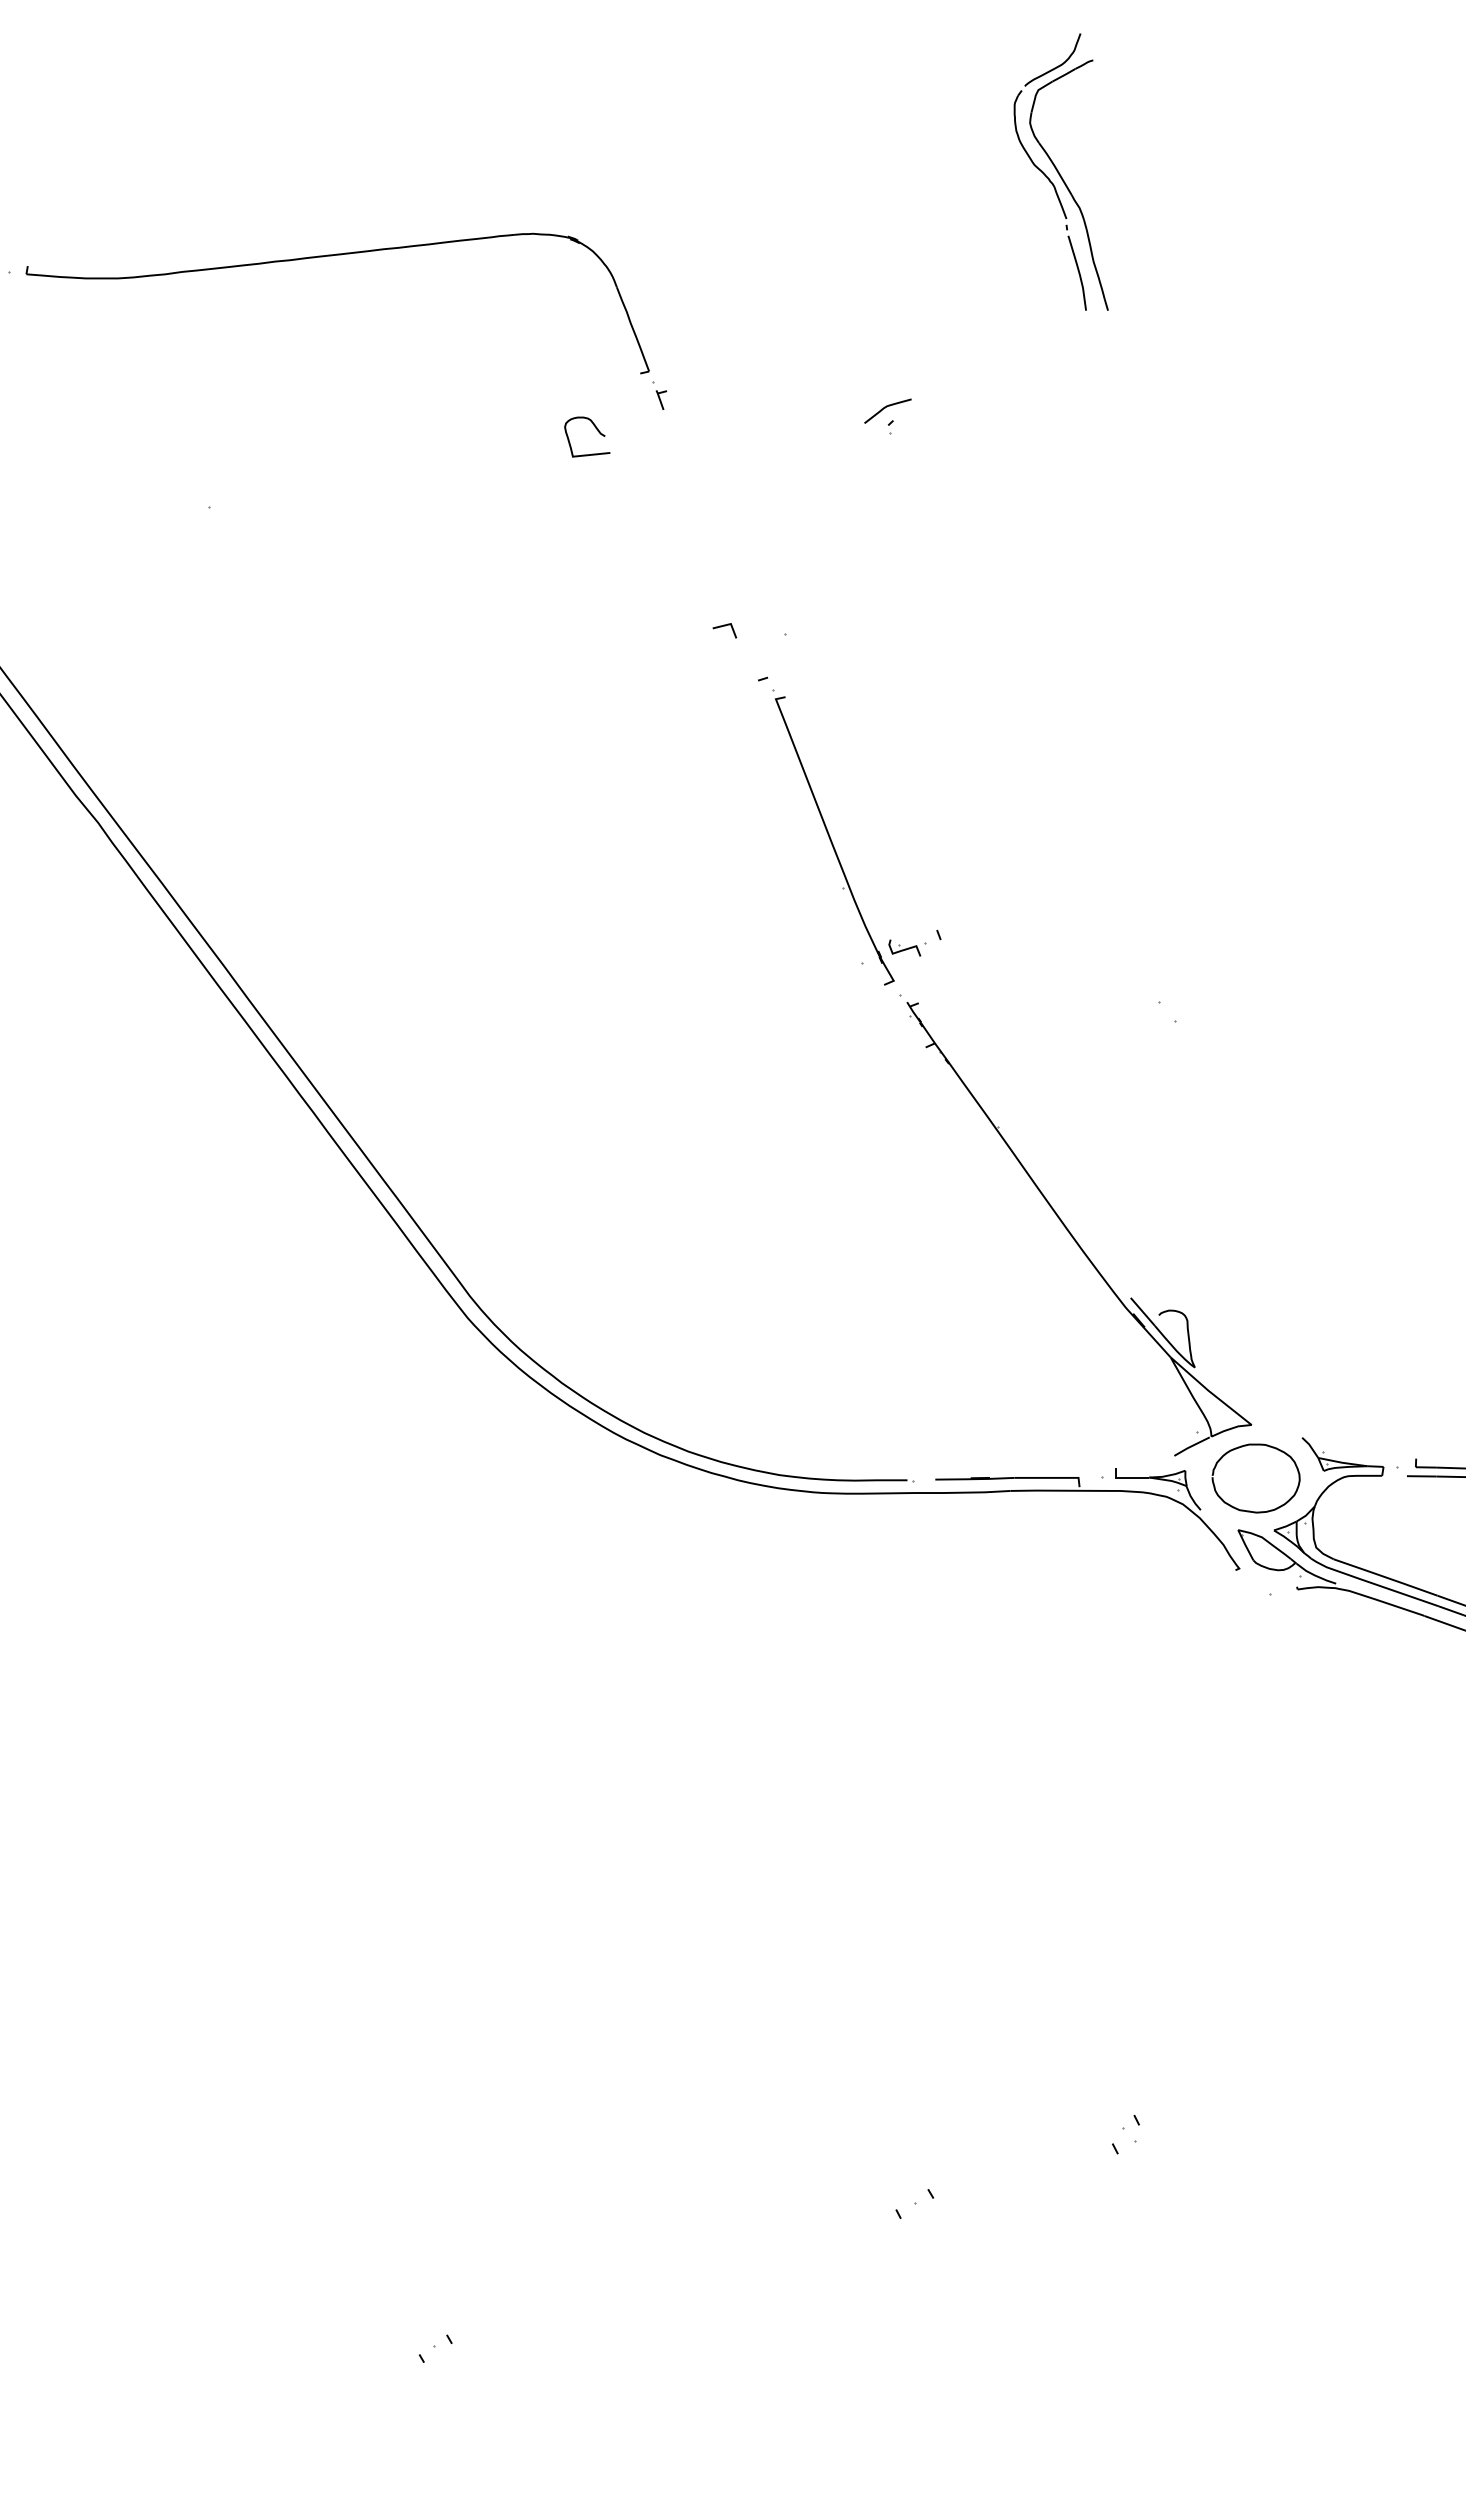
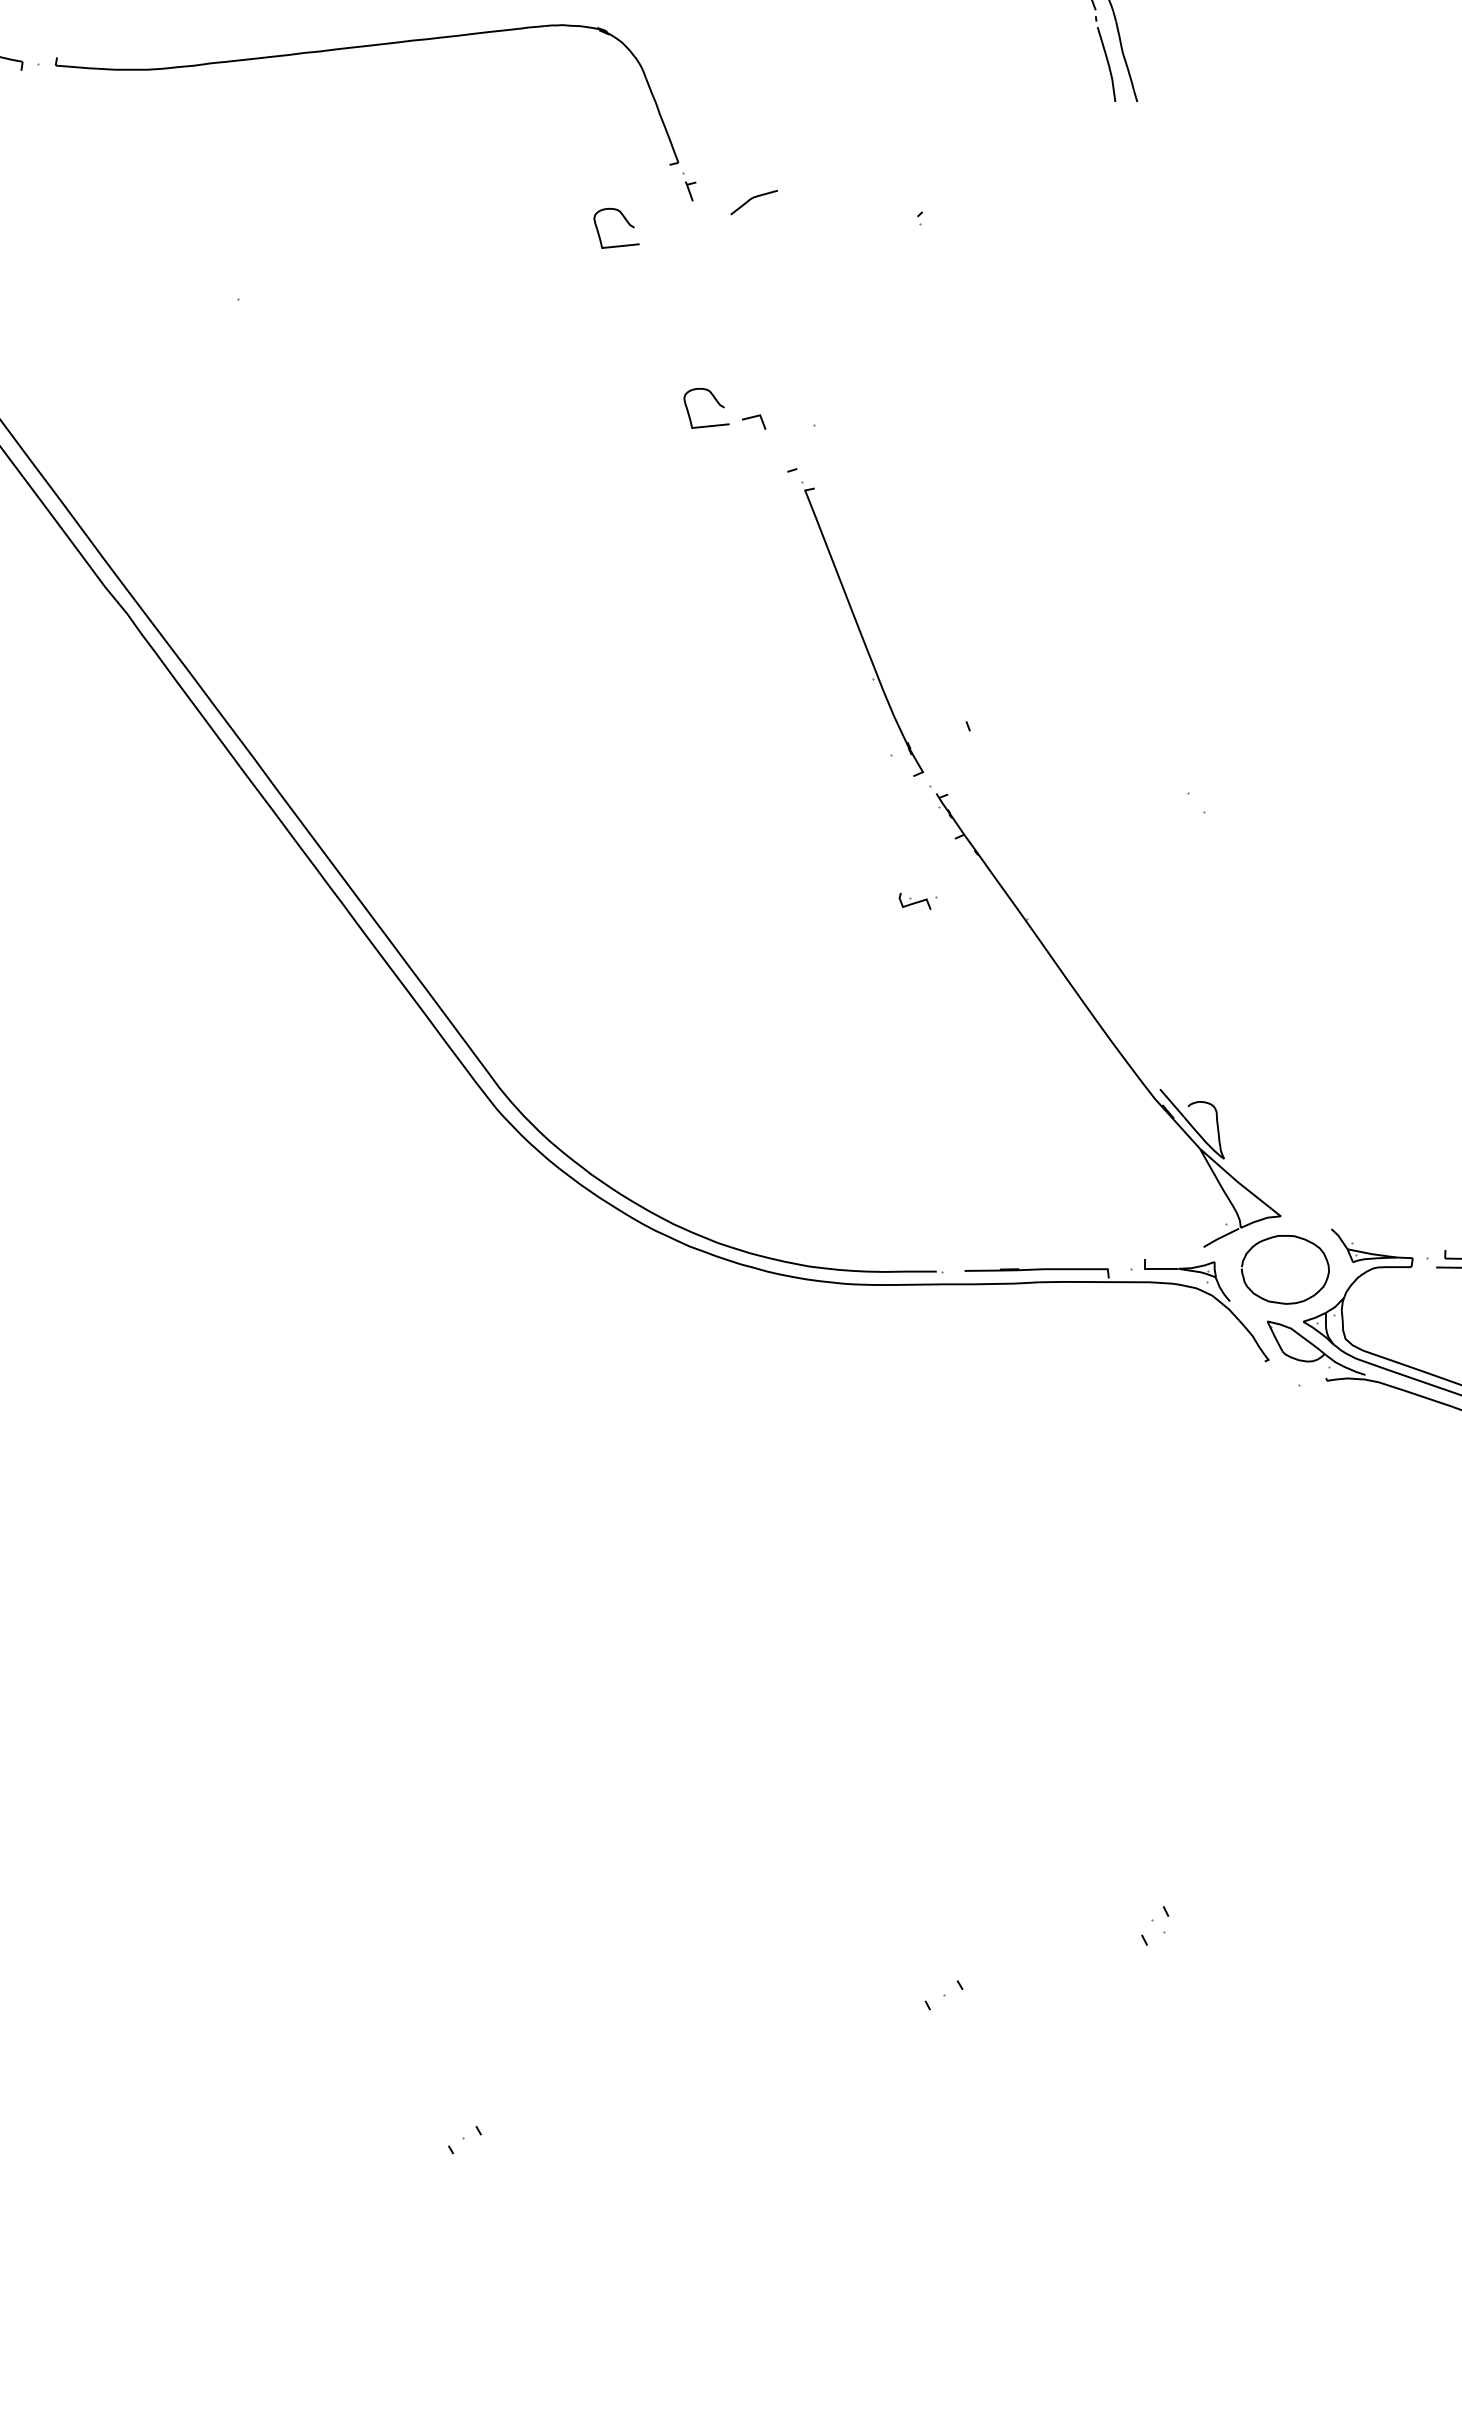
curve: (885, 408) -> (751, 199), moved
curve: (687, 611) -> (716, 402), added
part: (907, 947) -> (917, 900), moved

